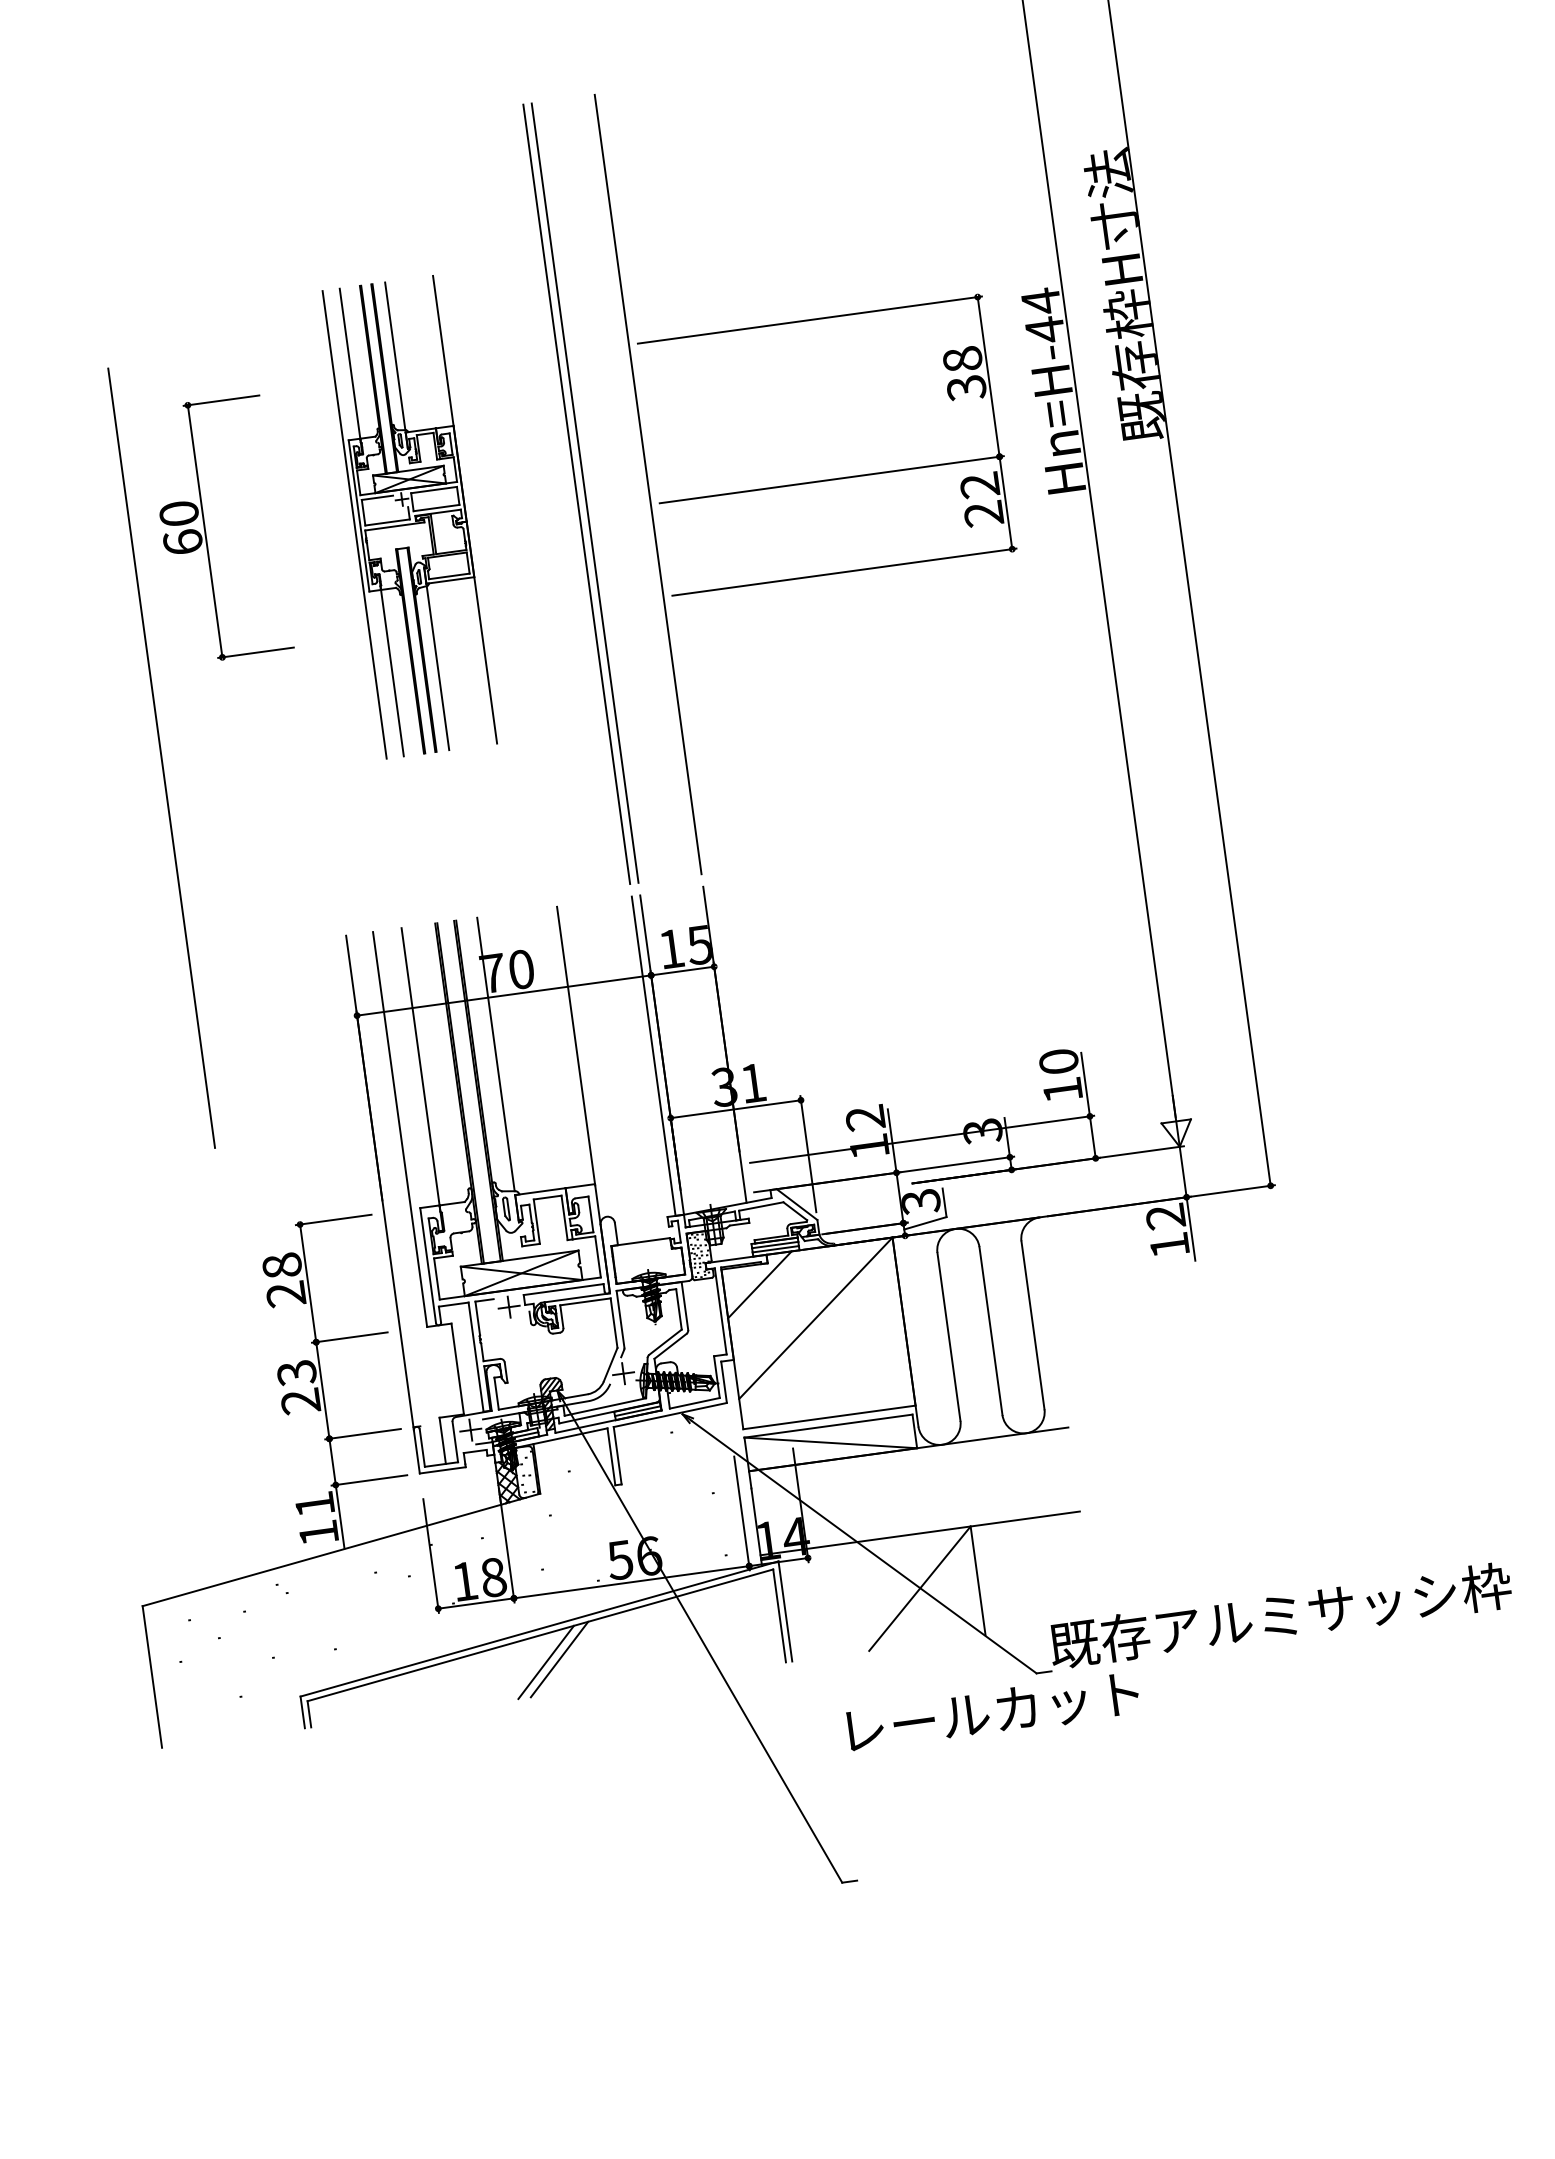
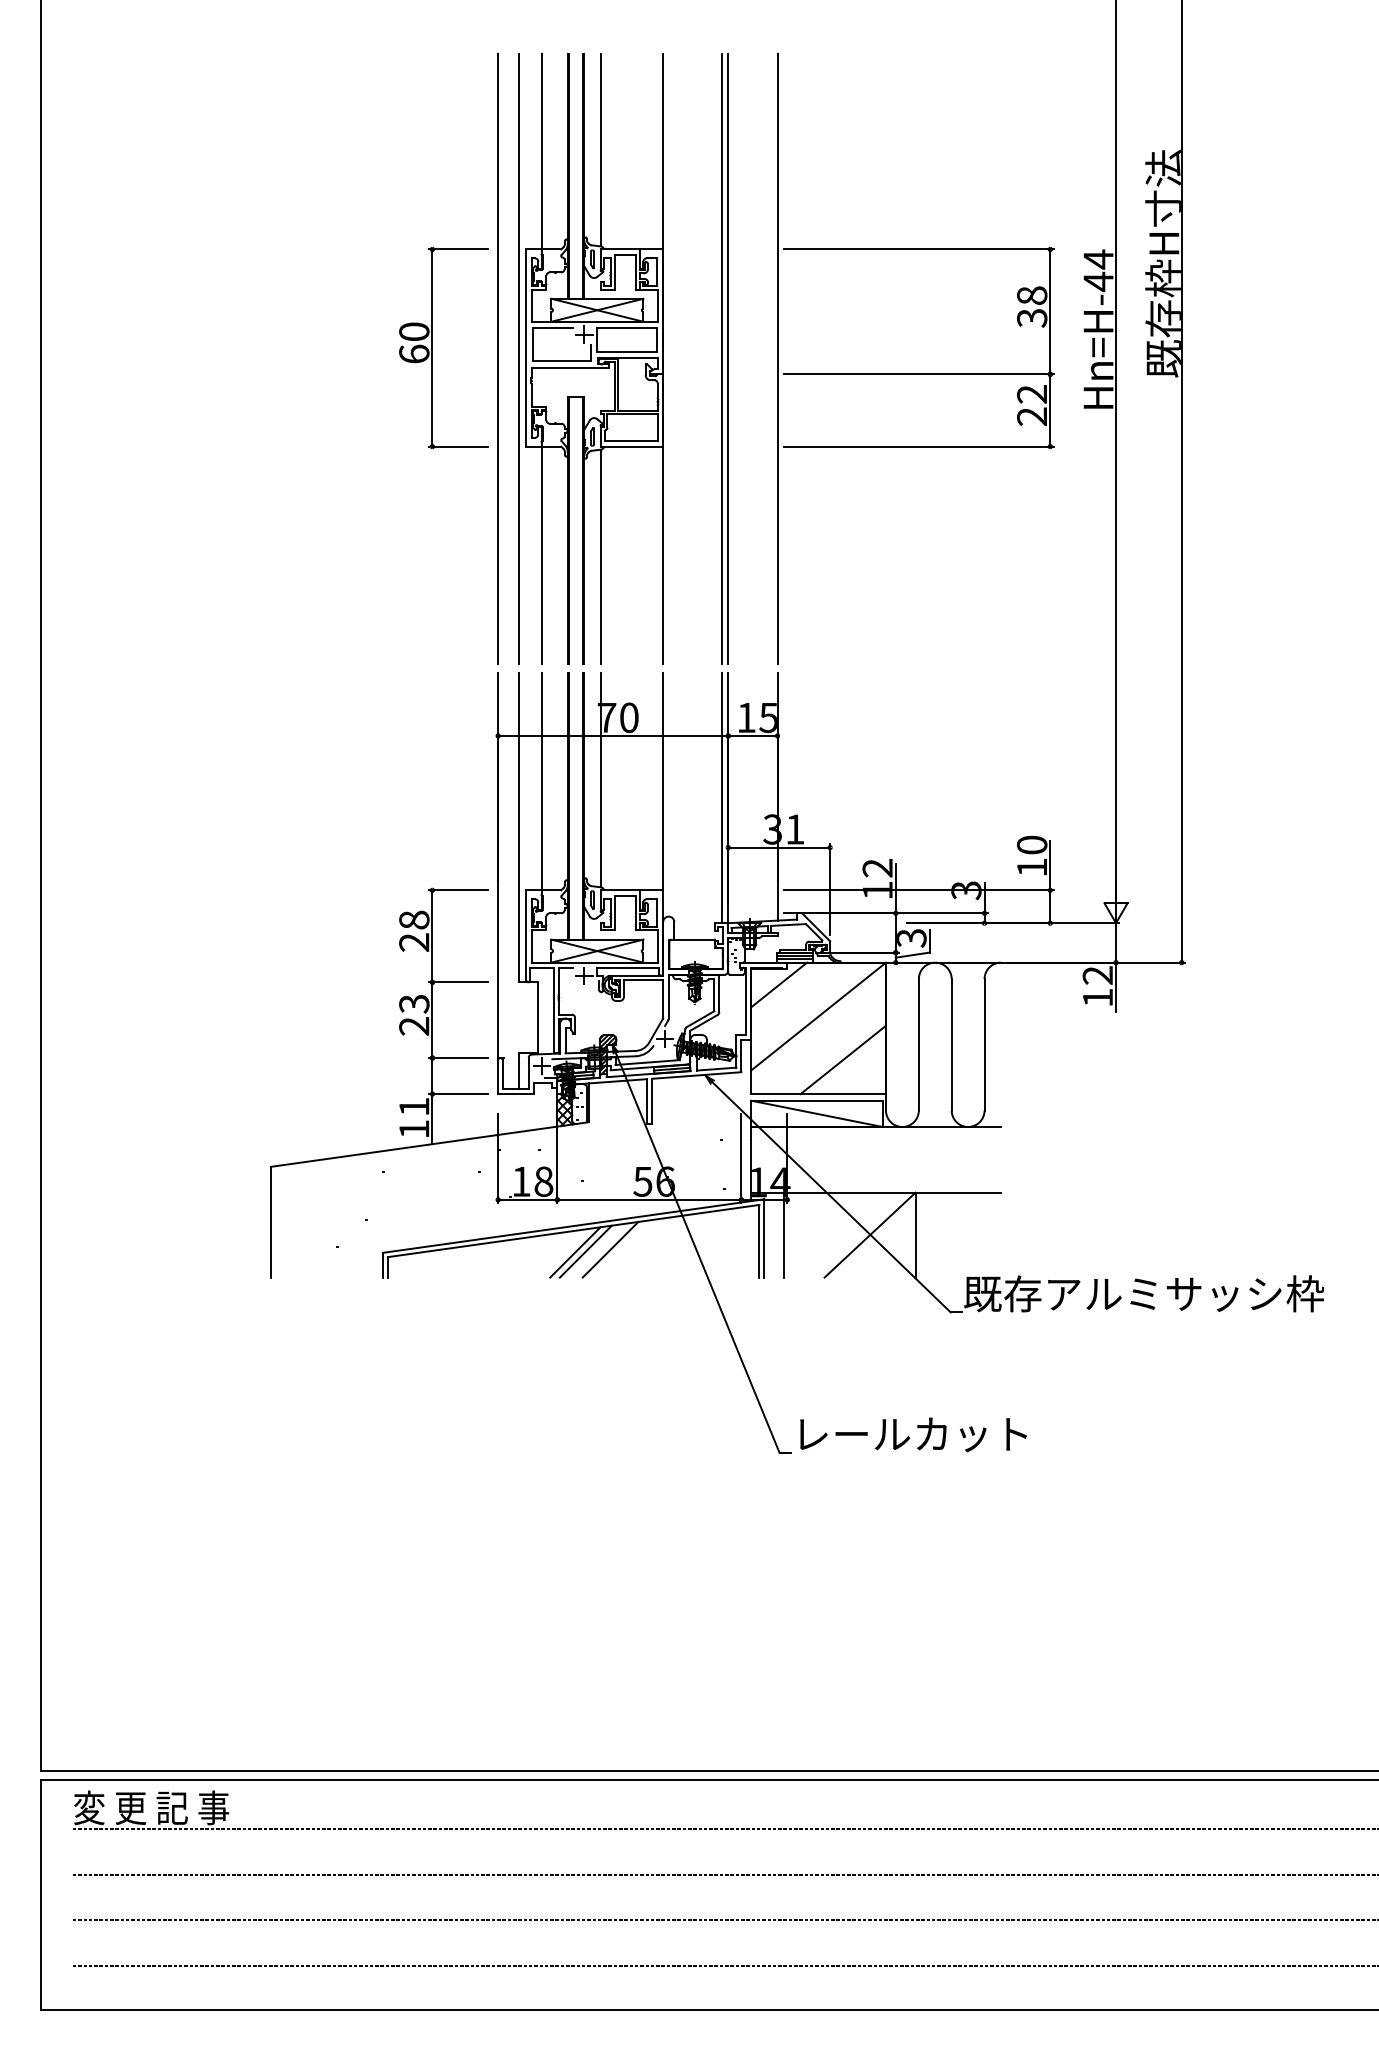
part: (409, 516) -> (590, 358), size x1.67
line: (160, 758) -> (497, 358), moved
line: (853, 1368) -> (842, 1059), added
line: (810, 1602) -> (784, 1234), added
line: (590, 1652) -> (610, 1249), added
text: (993, 1711) -> (913, 1434), moved

